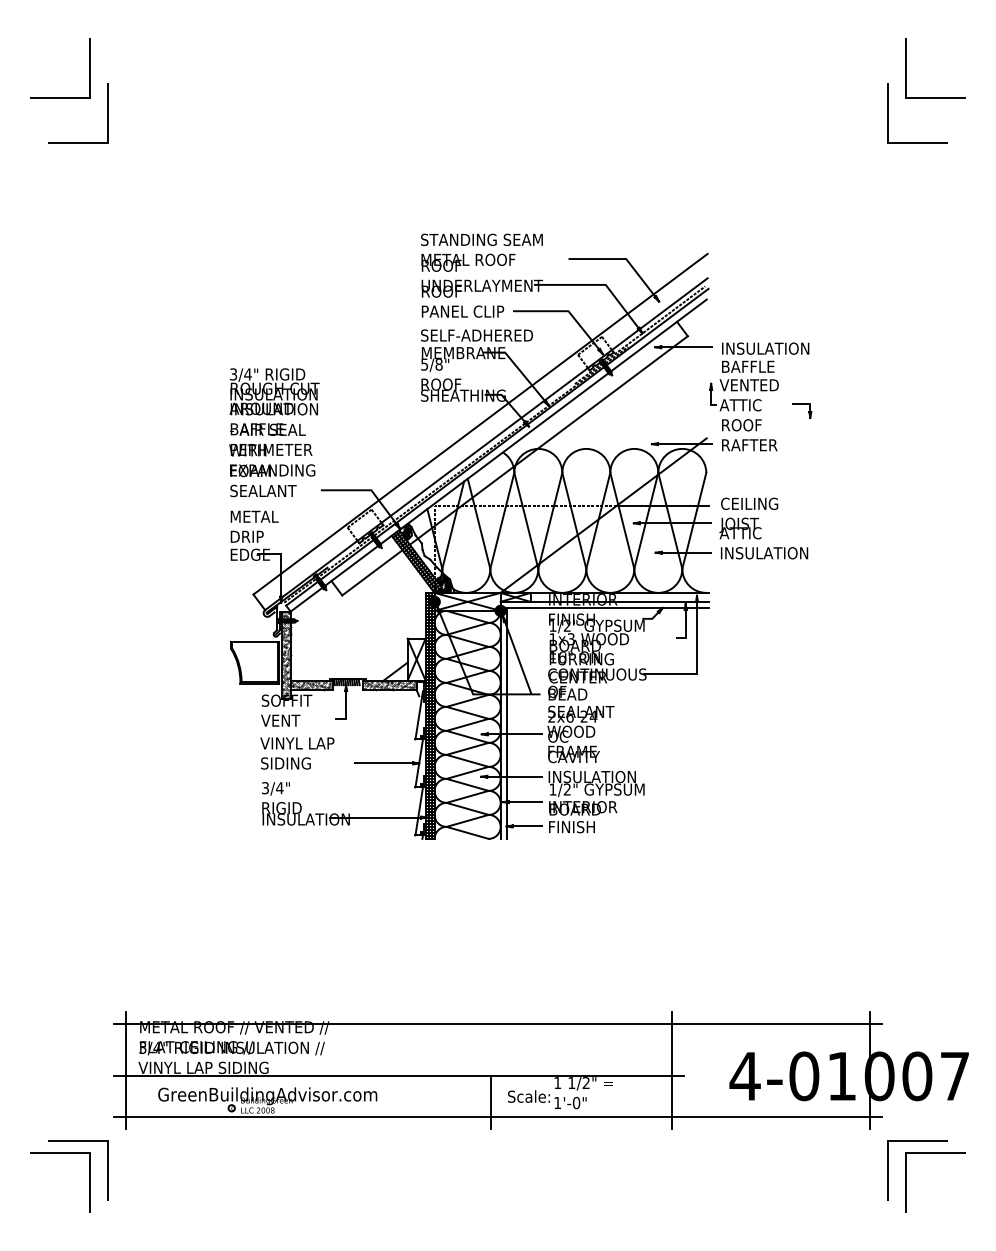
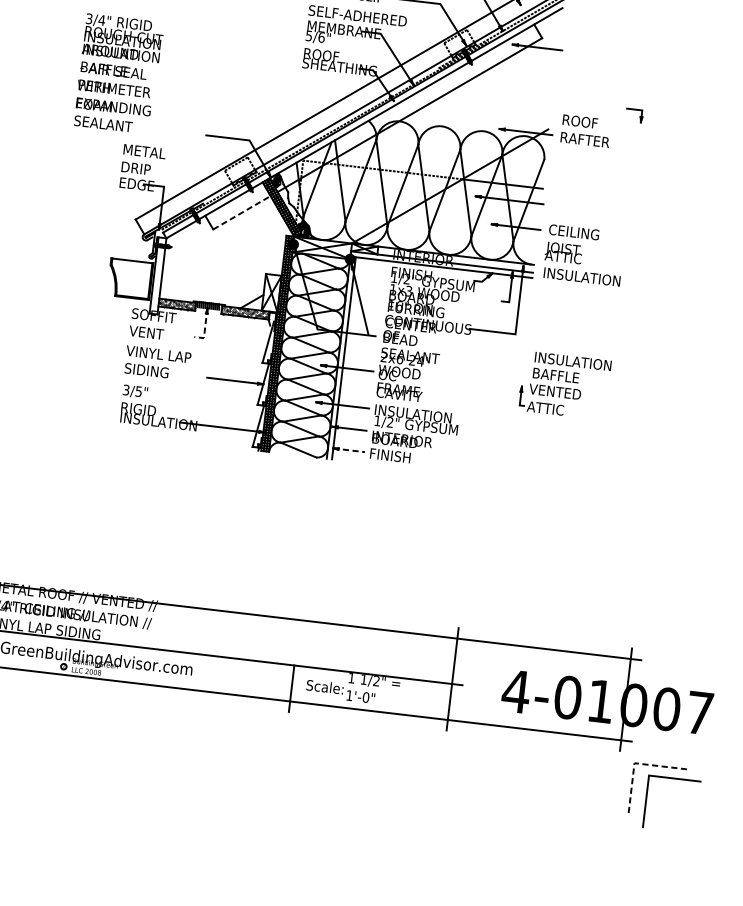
text: (438, 364) -> (321, 37), 5/8" -> 5/6"
part: (759, 376) -> (564, 385), moved
text: (274, 432) -> (119, 73), moved
text: (763, 528) -> (583, 255), moved
line: (372, 572) -> (242, 212), solid -> dashed
hatch: (285, 655) -> (157, 276), removed
line: (346, 708) -> (205, 328), solid -> dashed
text: (279, 788) -> (138, 391), 3/4" -> 3/5"
line: (525, 826) -> (349, 450), solid -> dashed
line: (887, 1141) -> (634, 763), solid -> dashed

